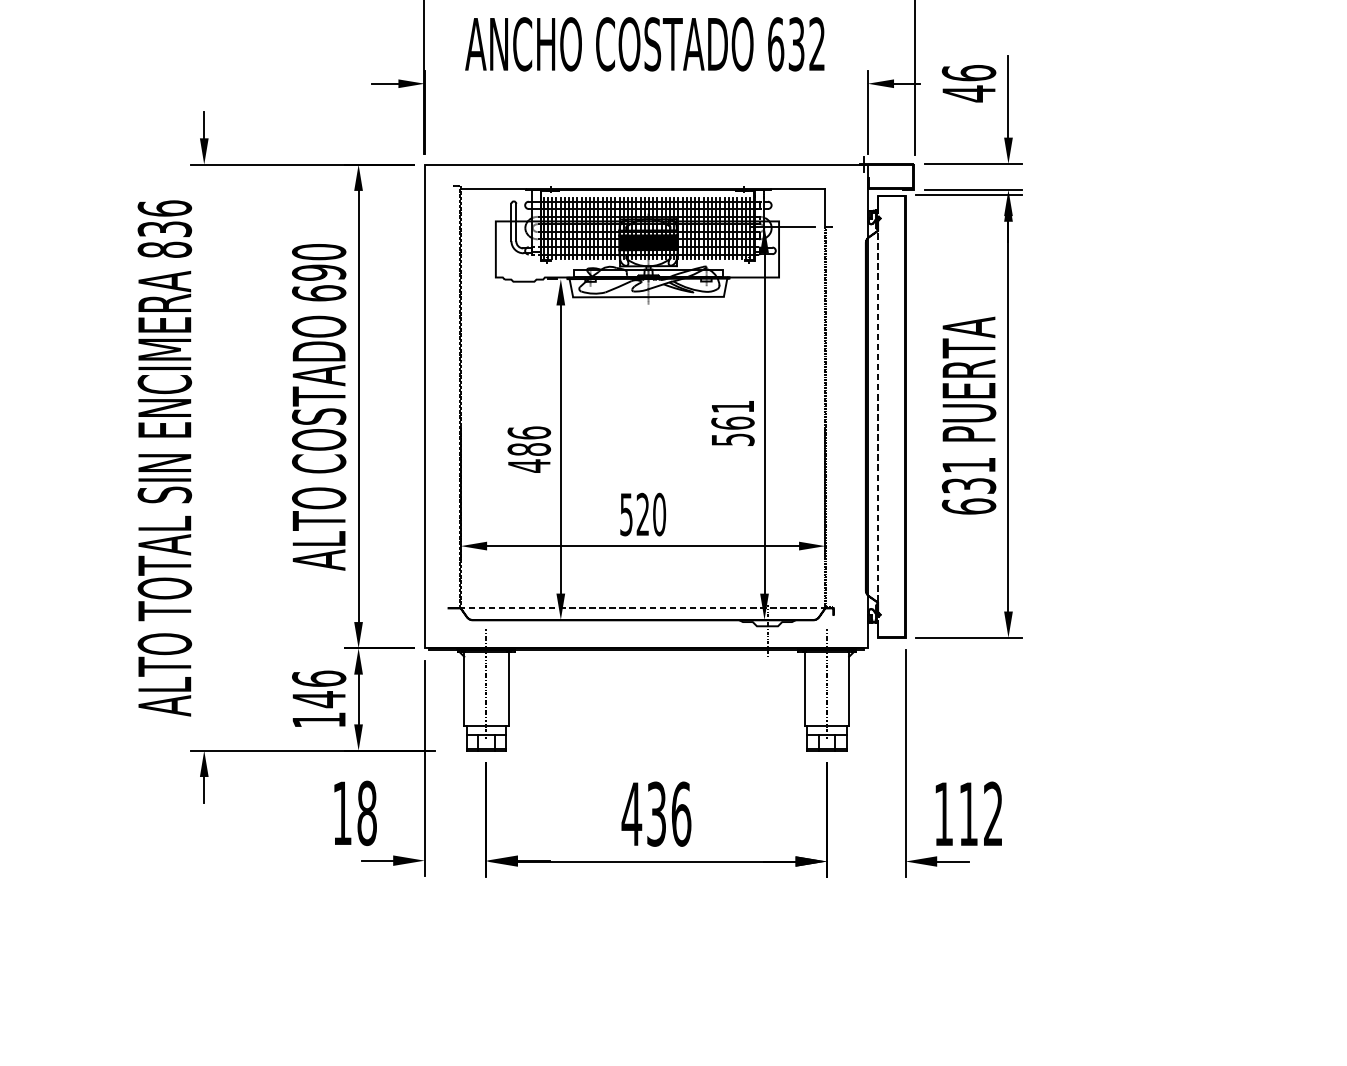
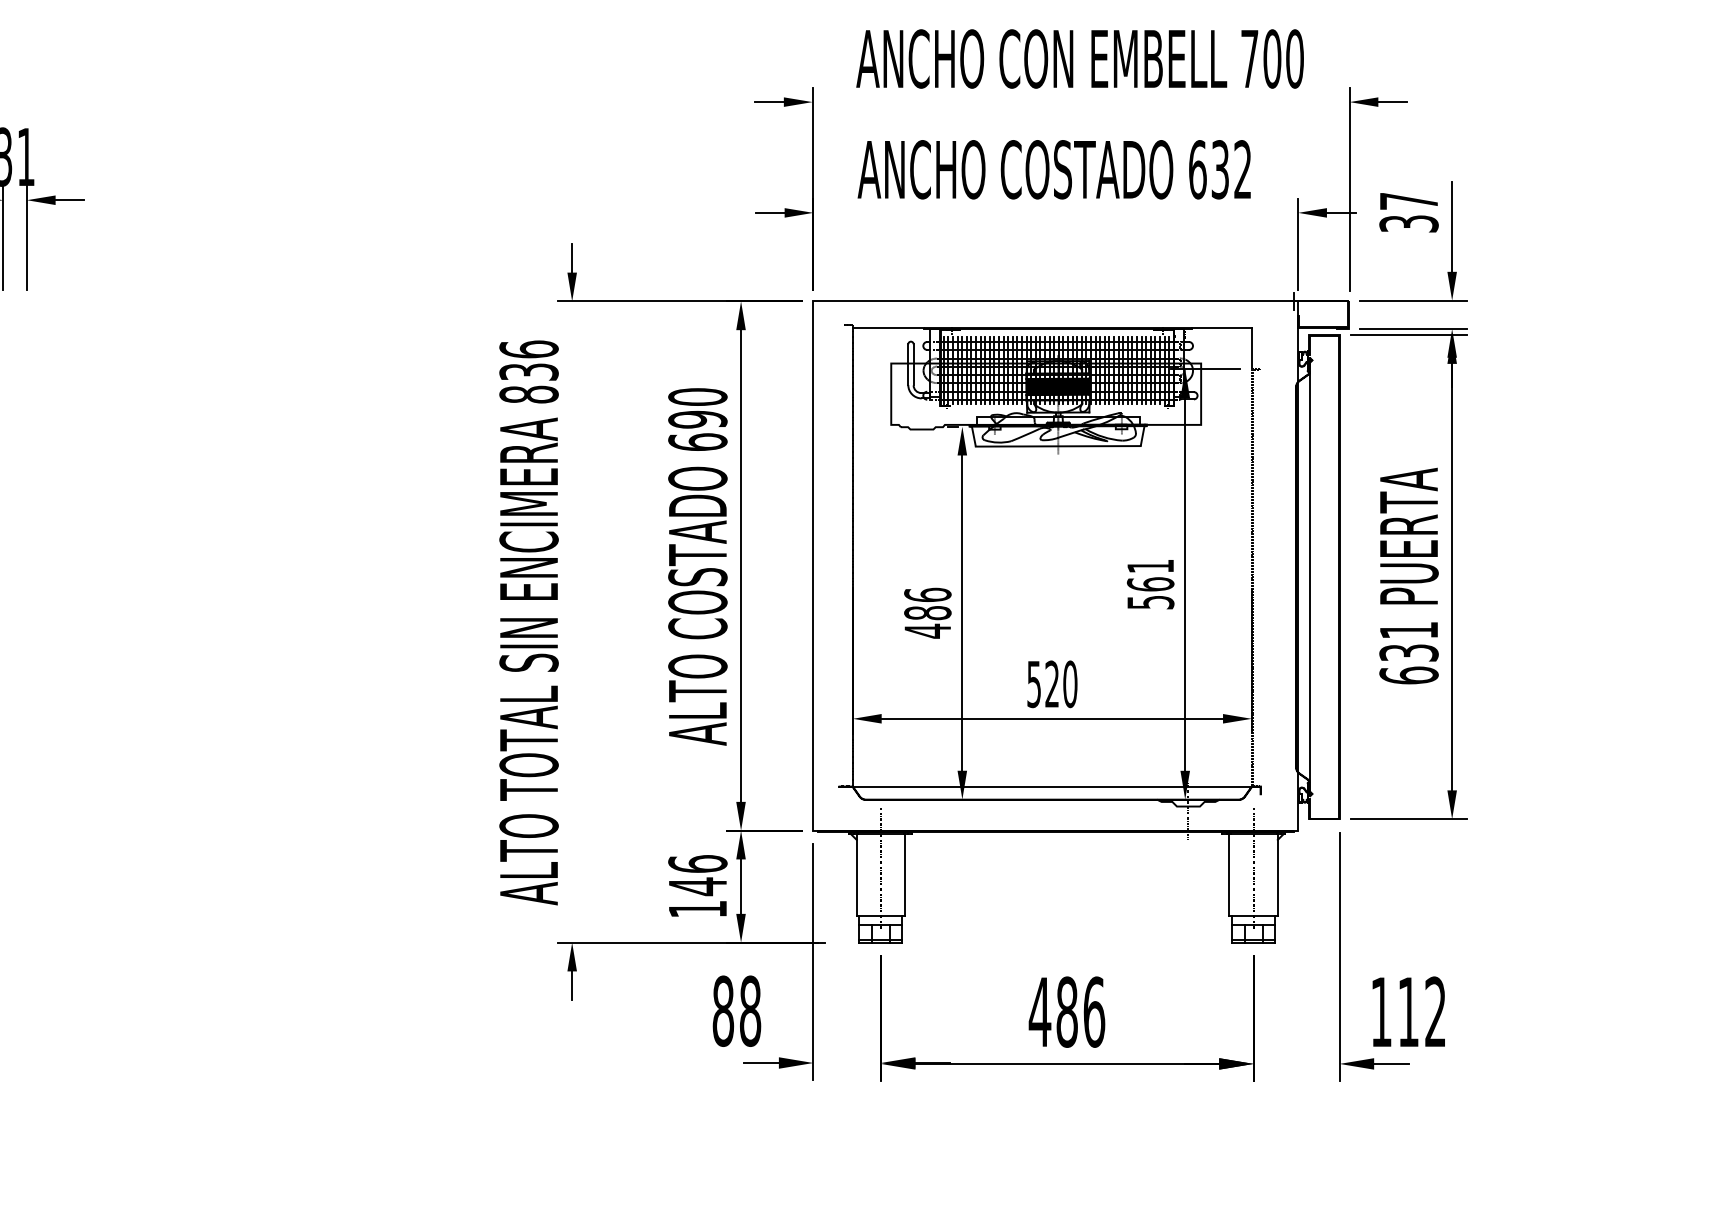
text: (968, 83) -> (1408, 212), 46 -> 37
line: (878, 416) -> (1309, 576), dashed -> solid
line: (641, 607) -> (1050, 786), dashed -> solid
text: (342, 812) -> (723, 1010), 18 -> 88
text: (656, 813) -> (1066, 1011), 436 -> 486

